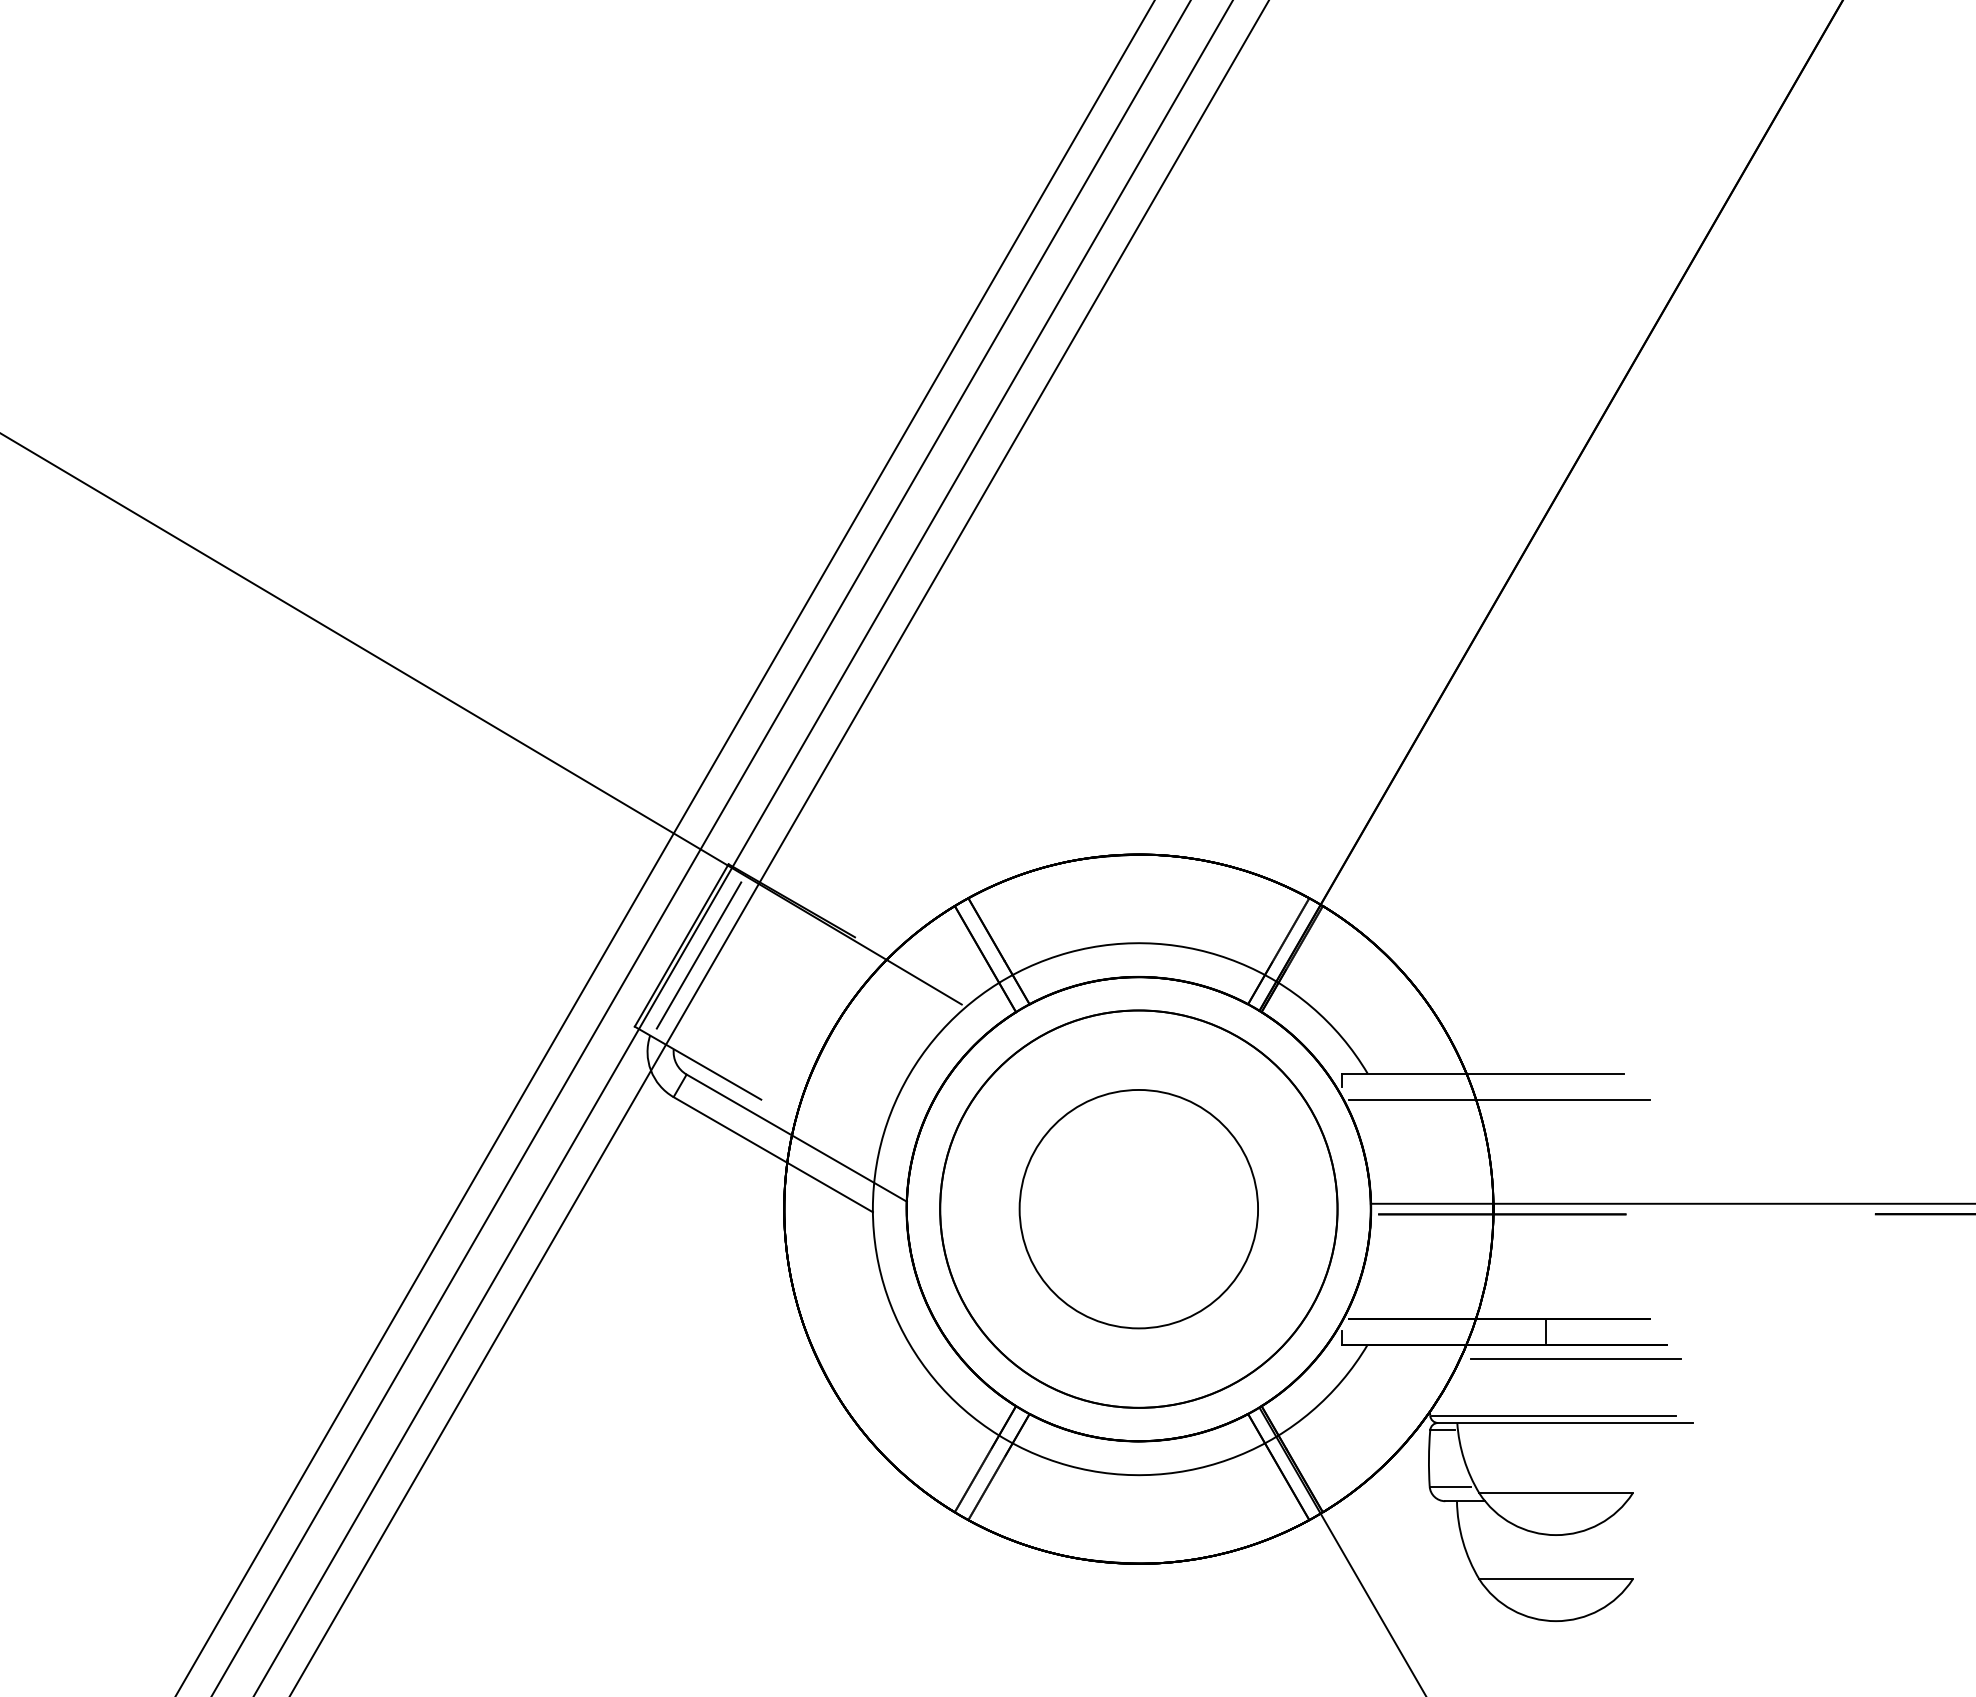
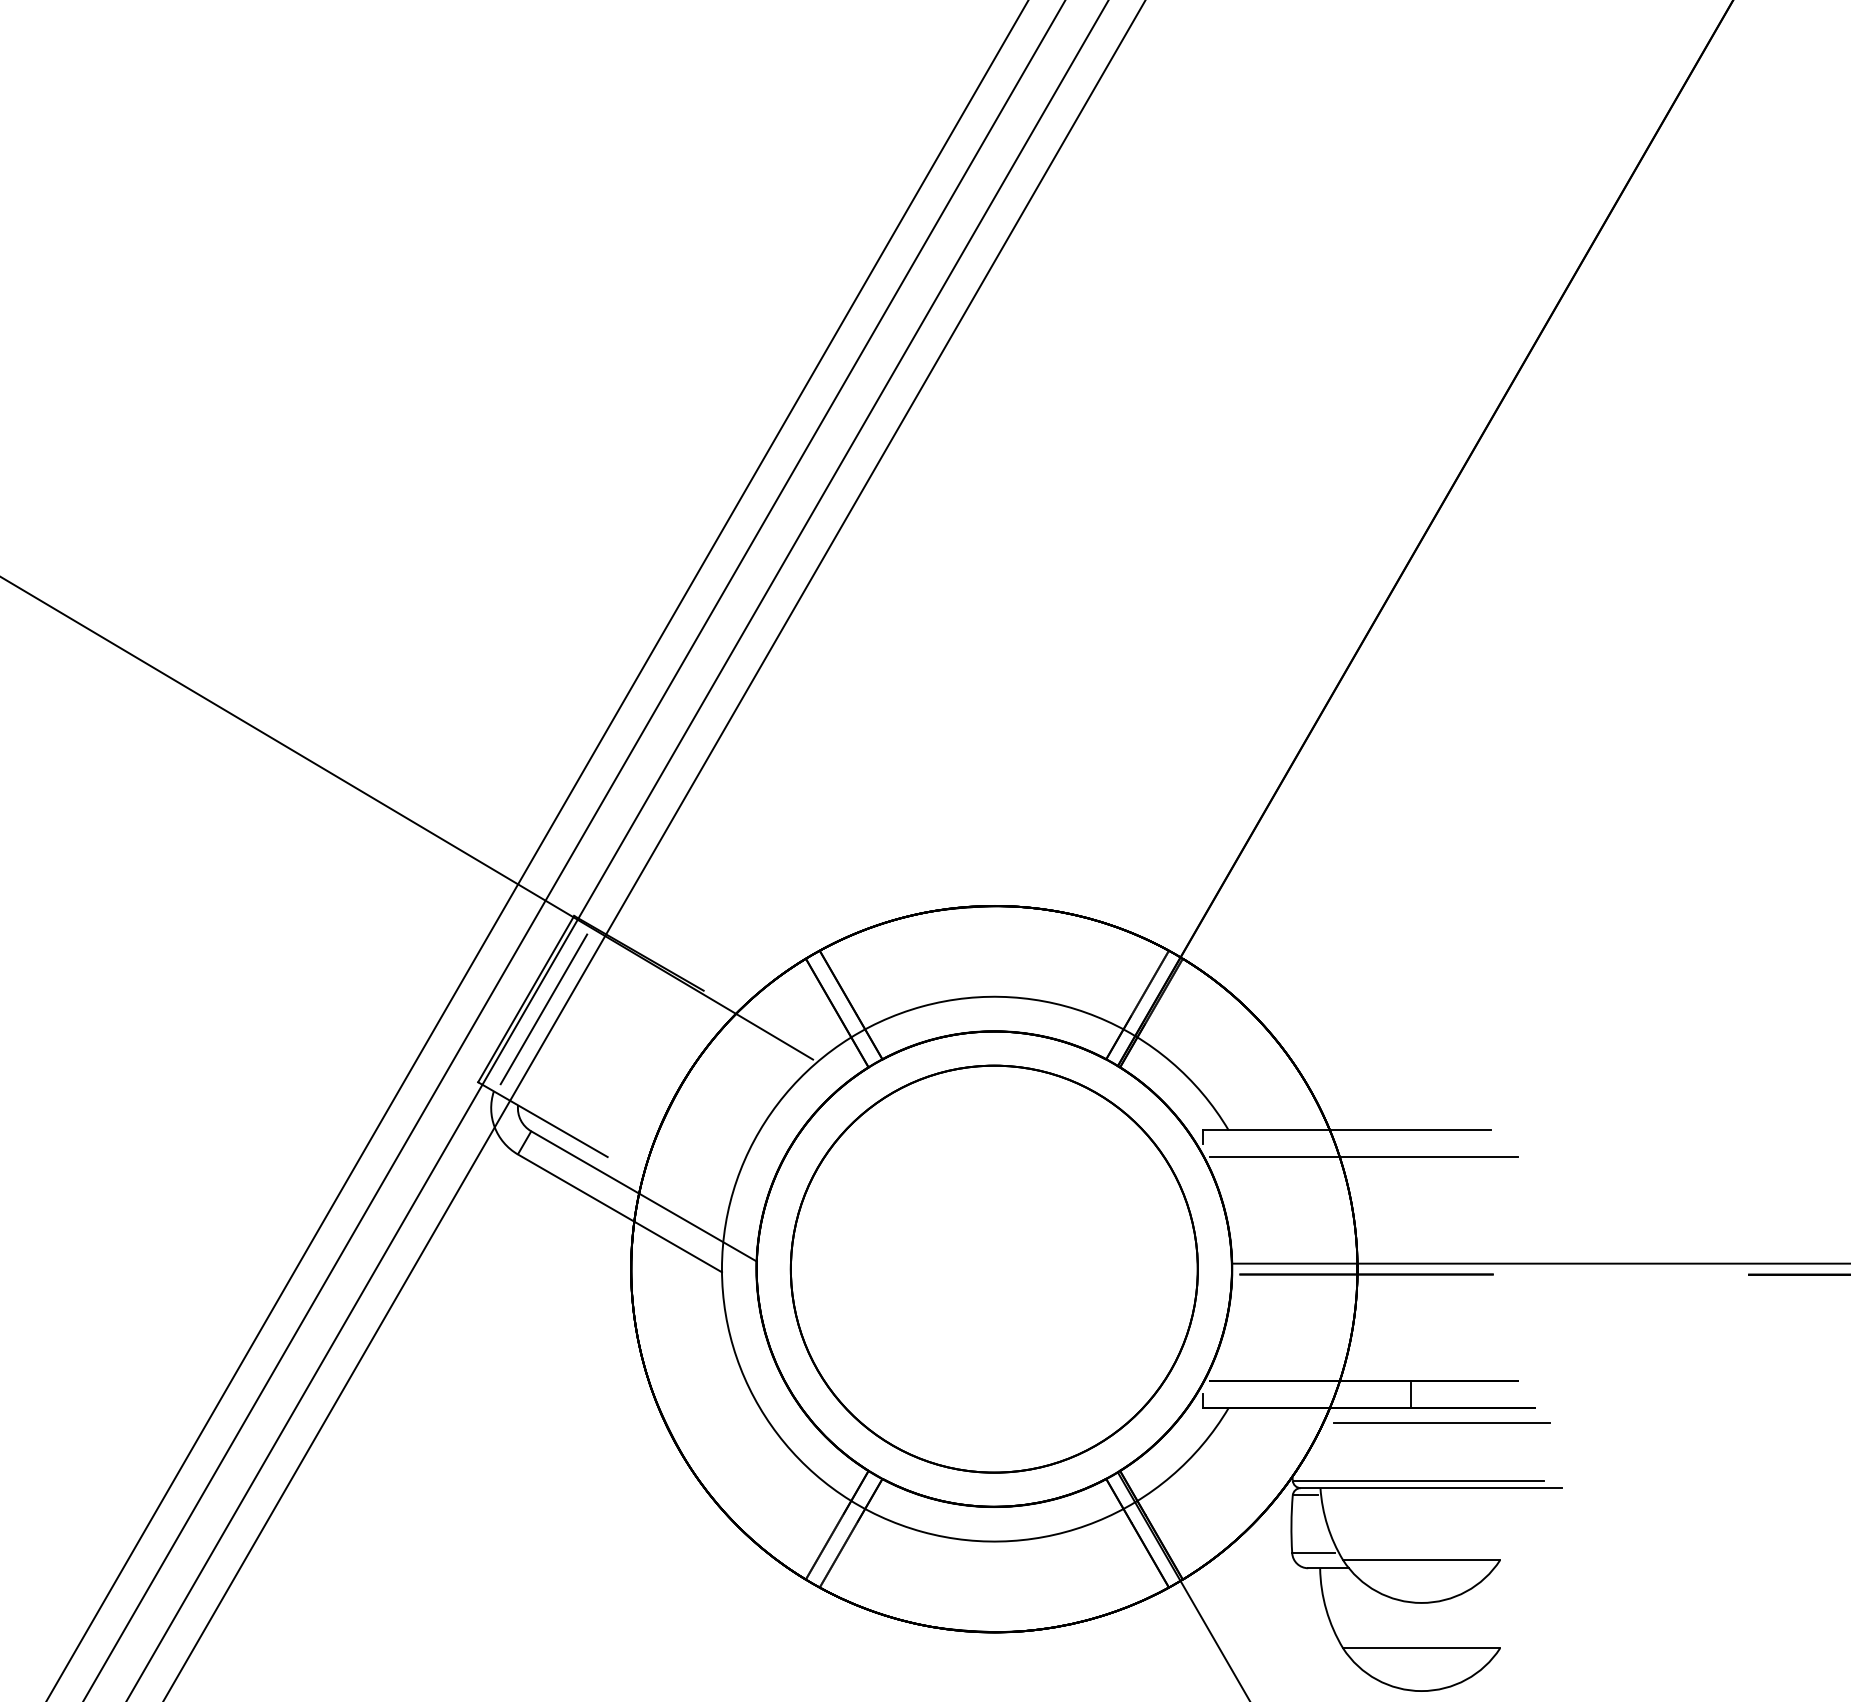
circle: (1138, 1208) -> (993, 1268), size x1.67

